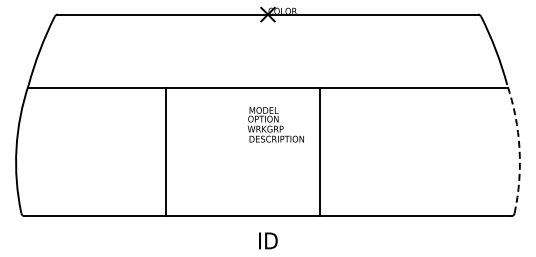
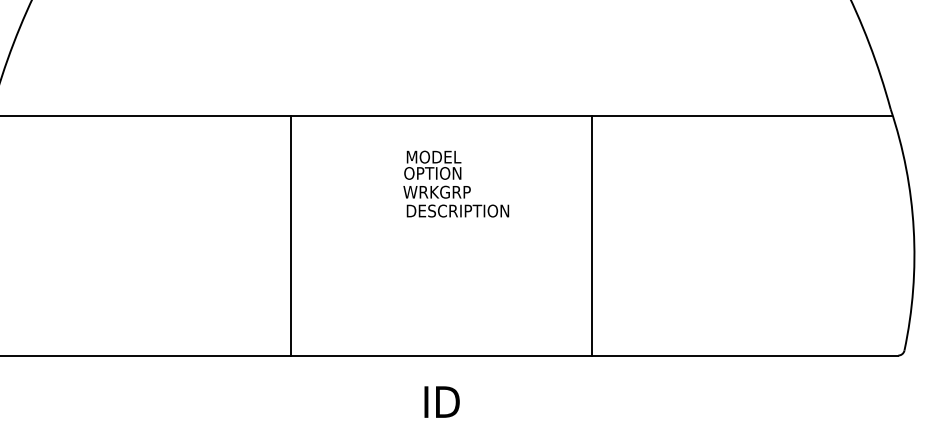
arc: (519, 148) -> (913, 228), dashed -> solid
line: (166, 152) -> (292, 236), moved
line: (319, 152) -> (590, 236), moved

